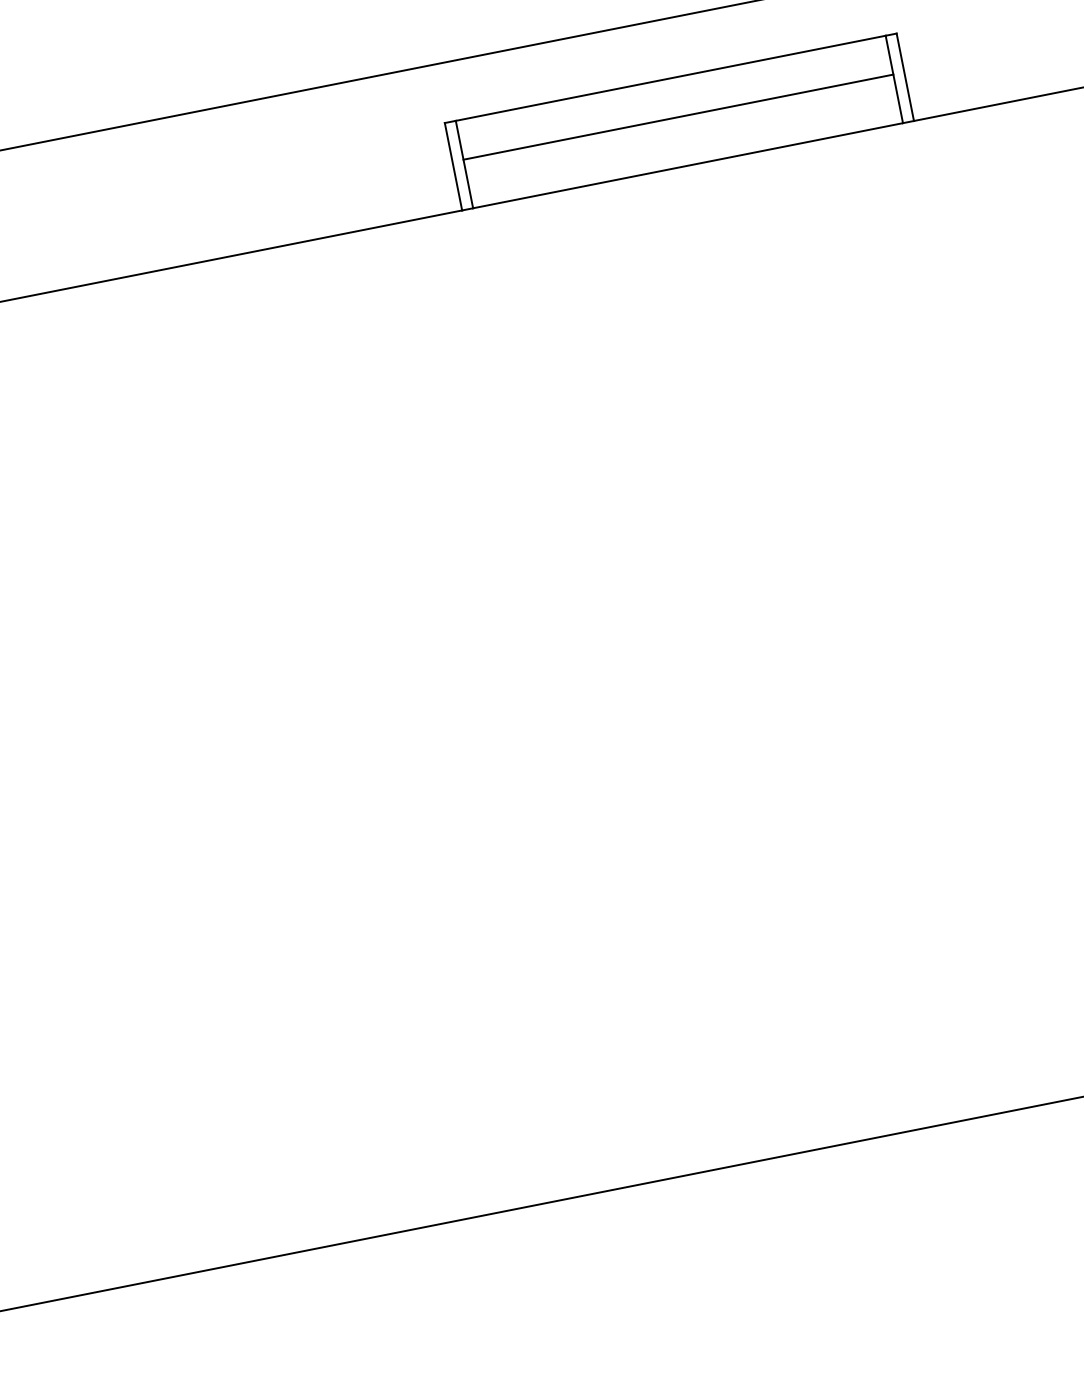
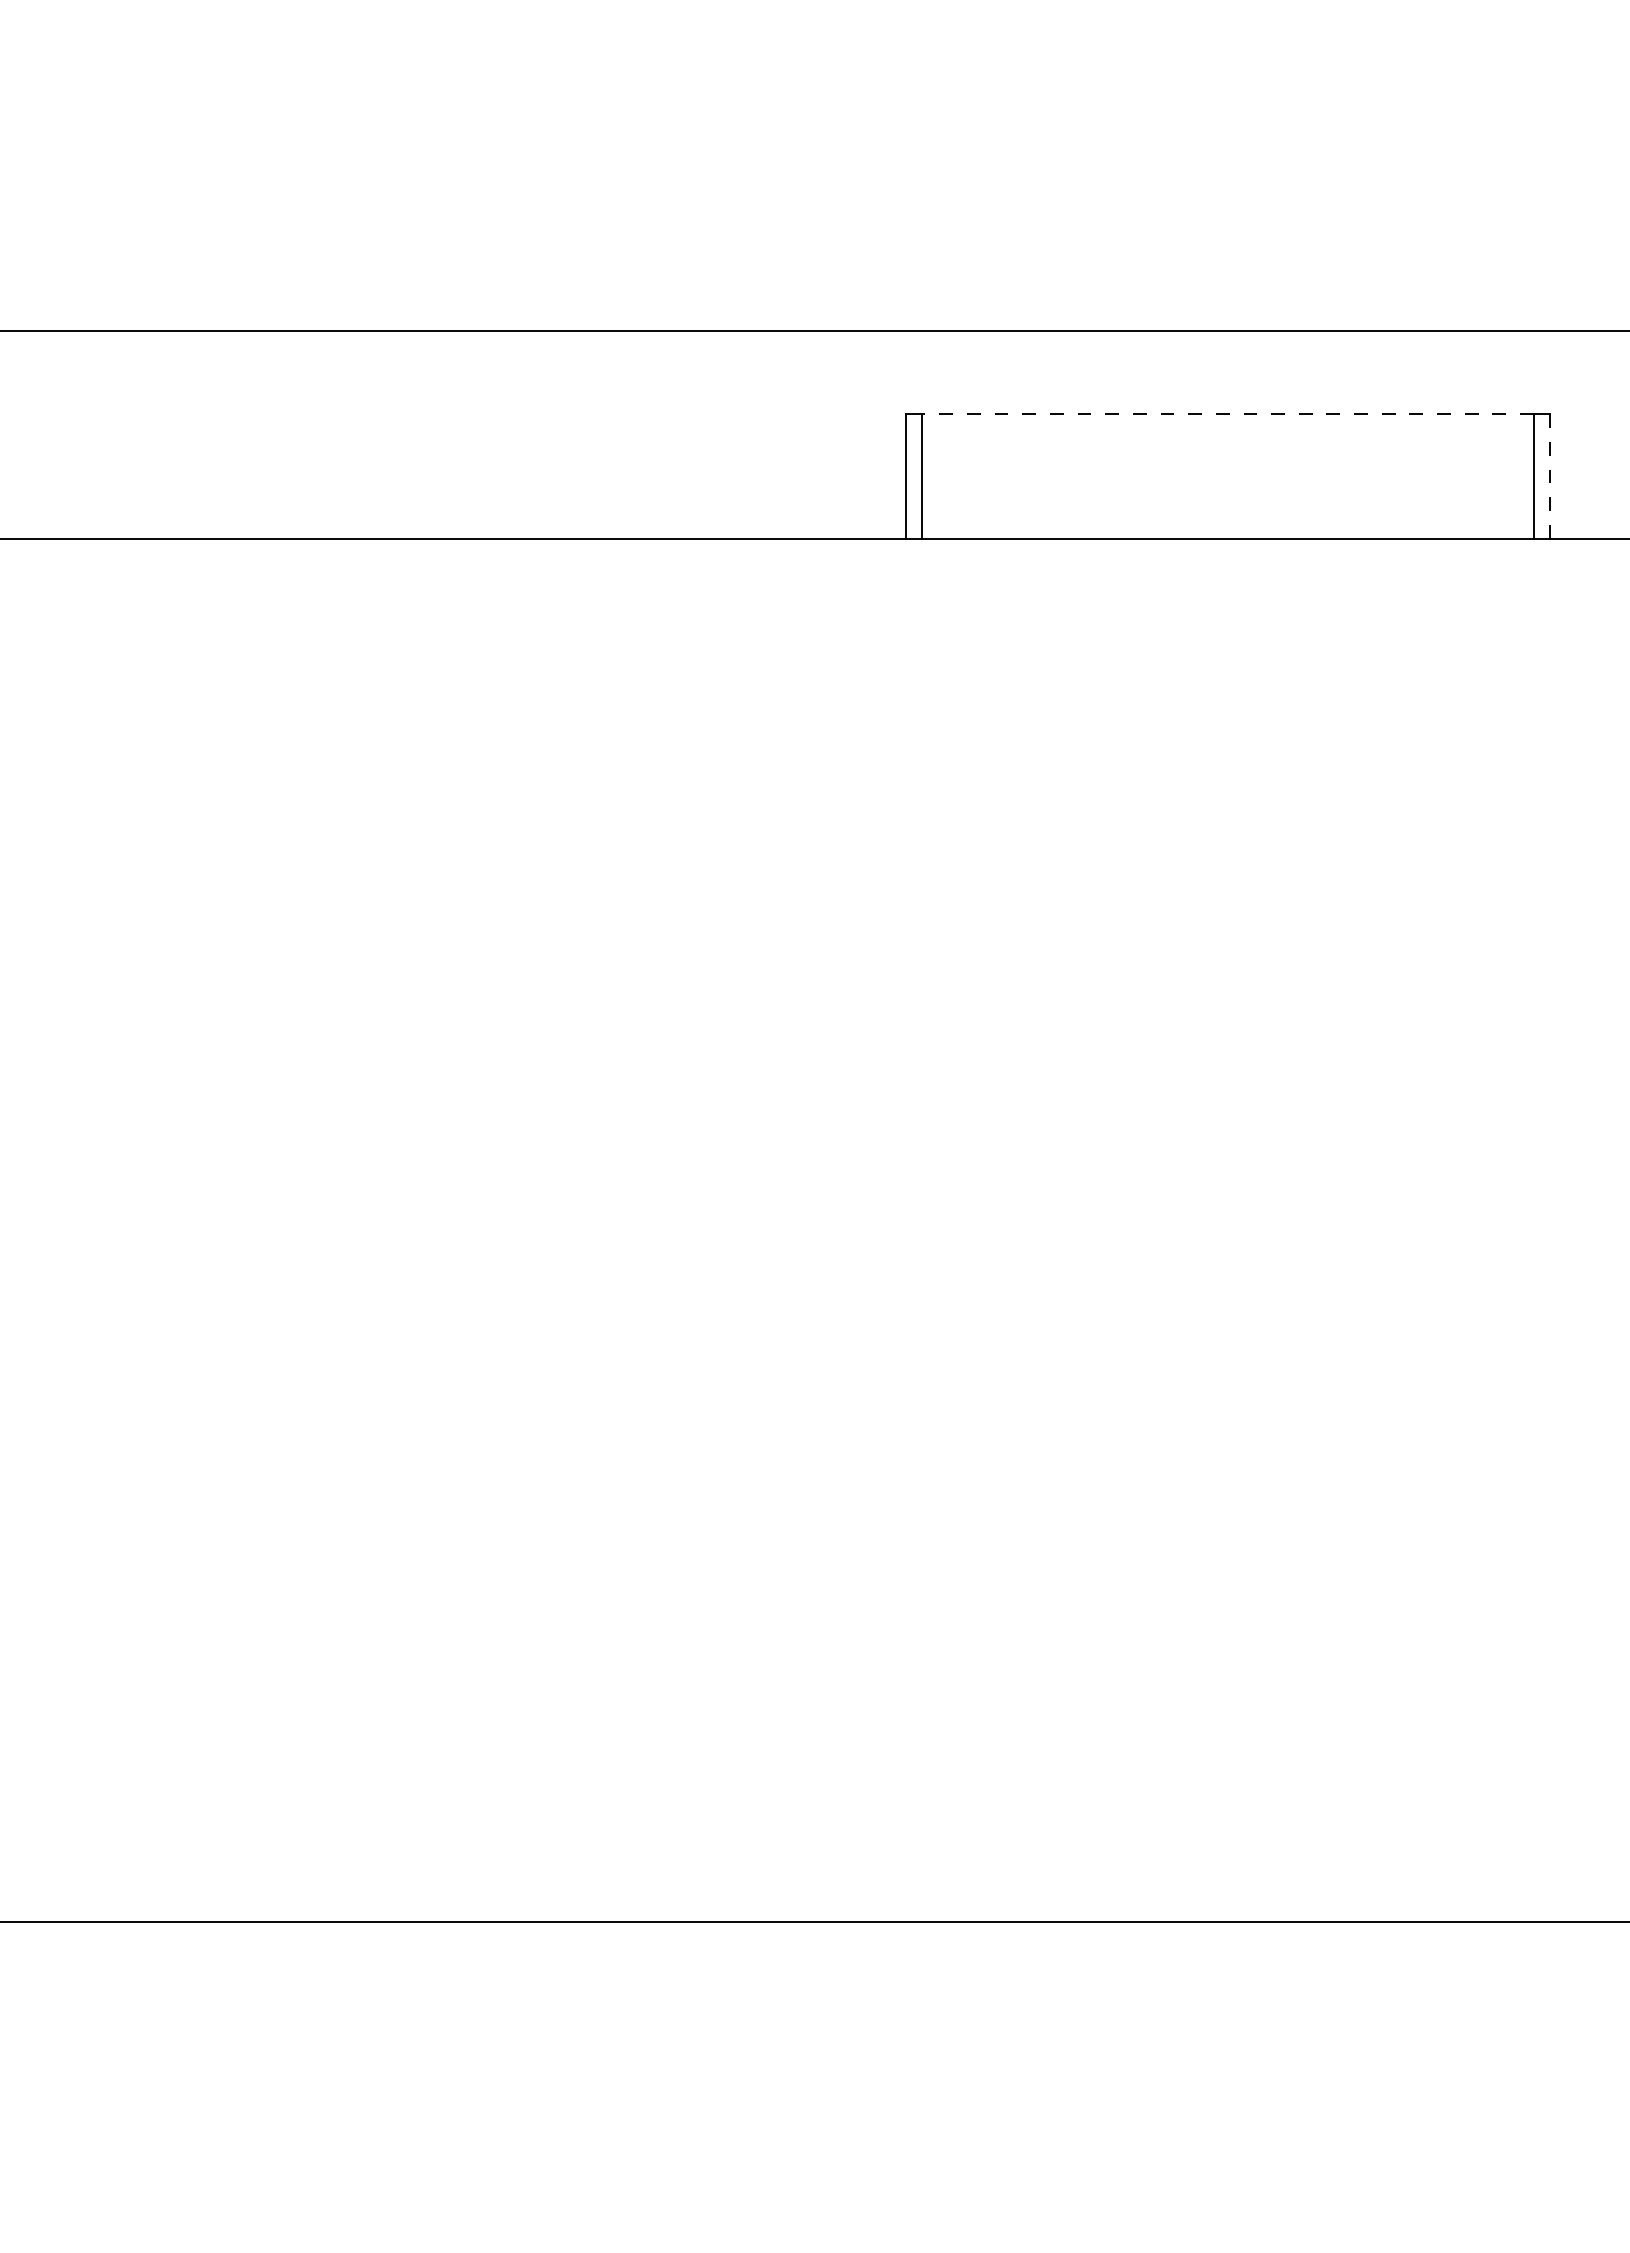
line: (905, 77) -> (1549, 476), solid -> dashed
line: (670, 78) -> (1227, 414), solid -> dashed
line: (678, 117) -> (1227, 469), removed

